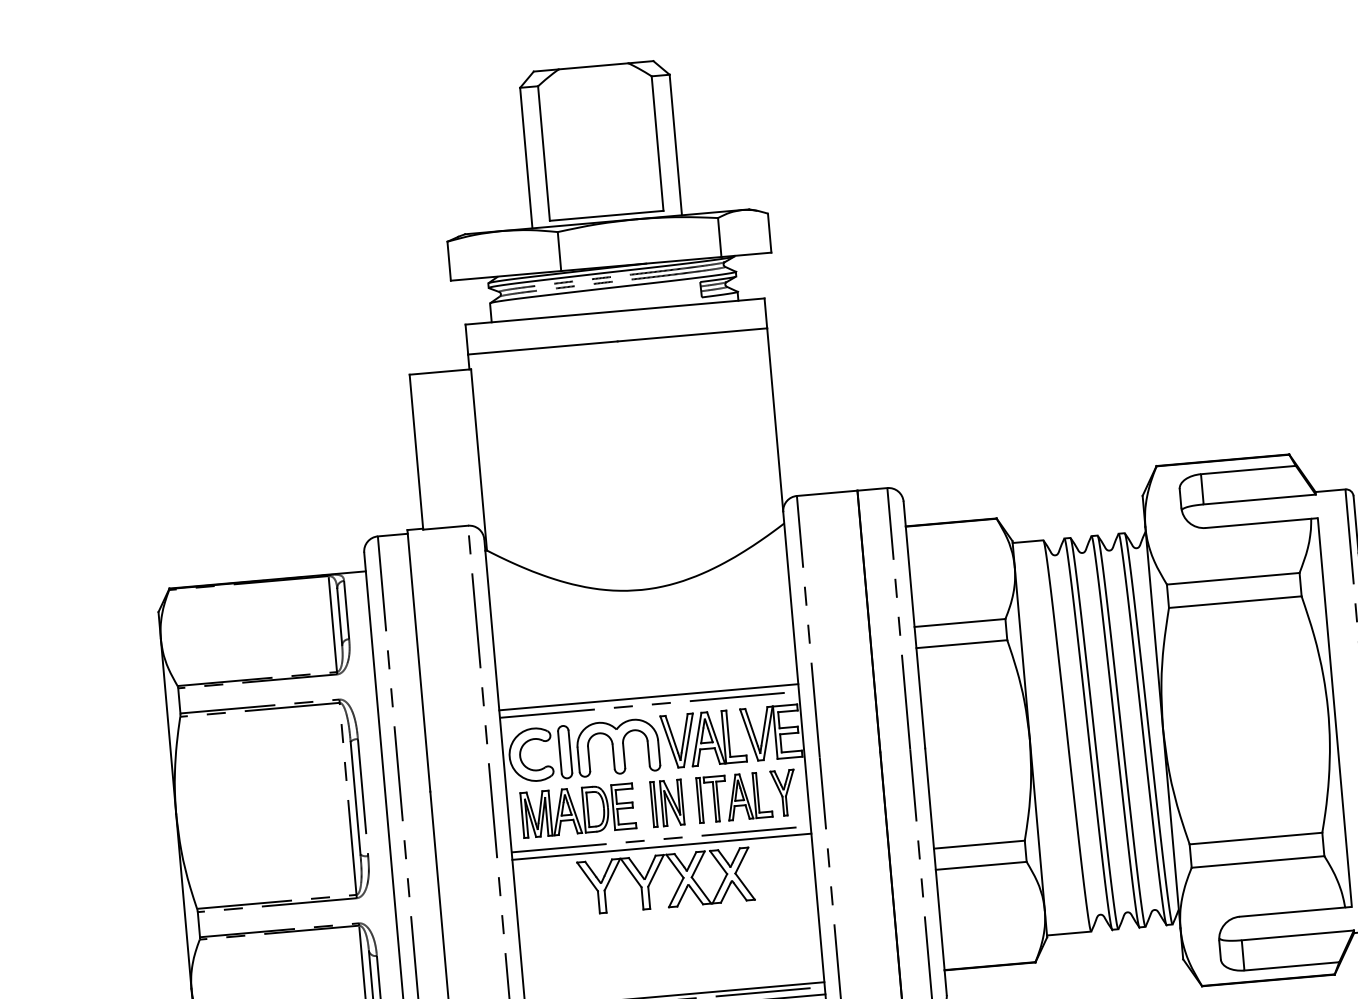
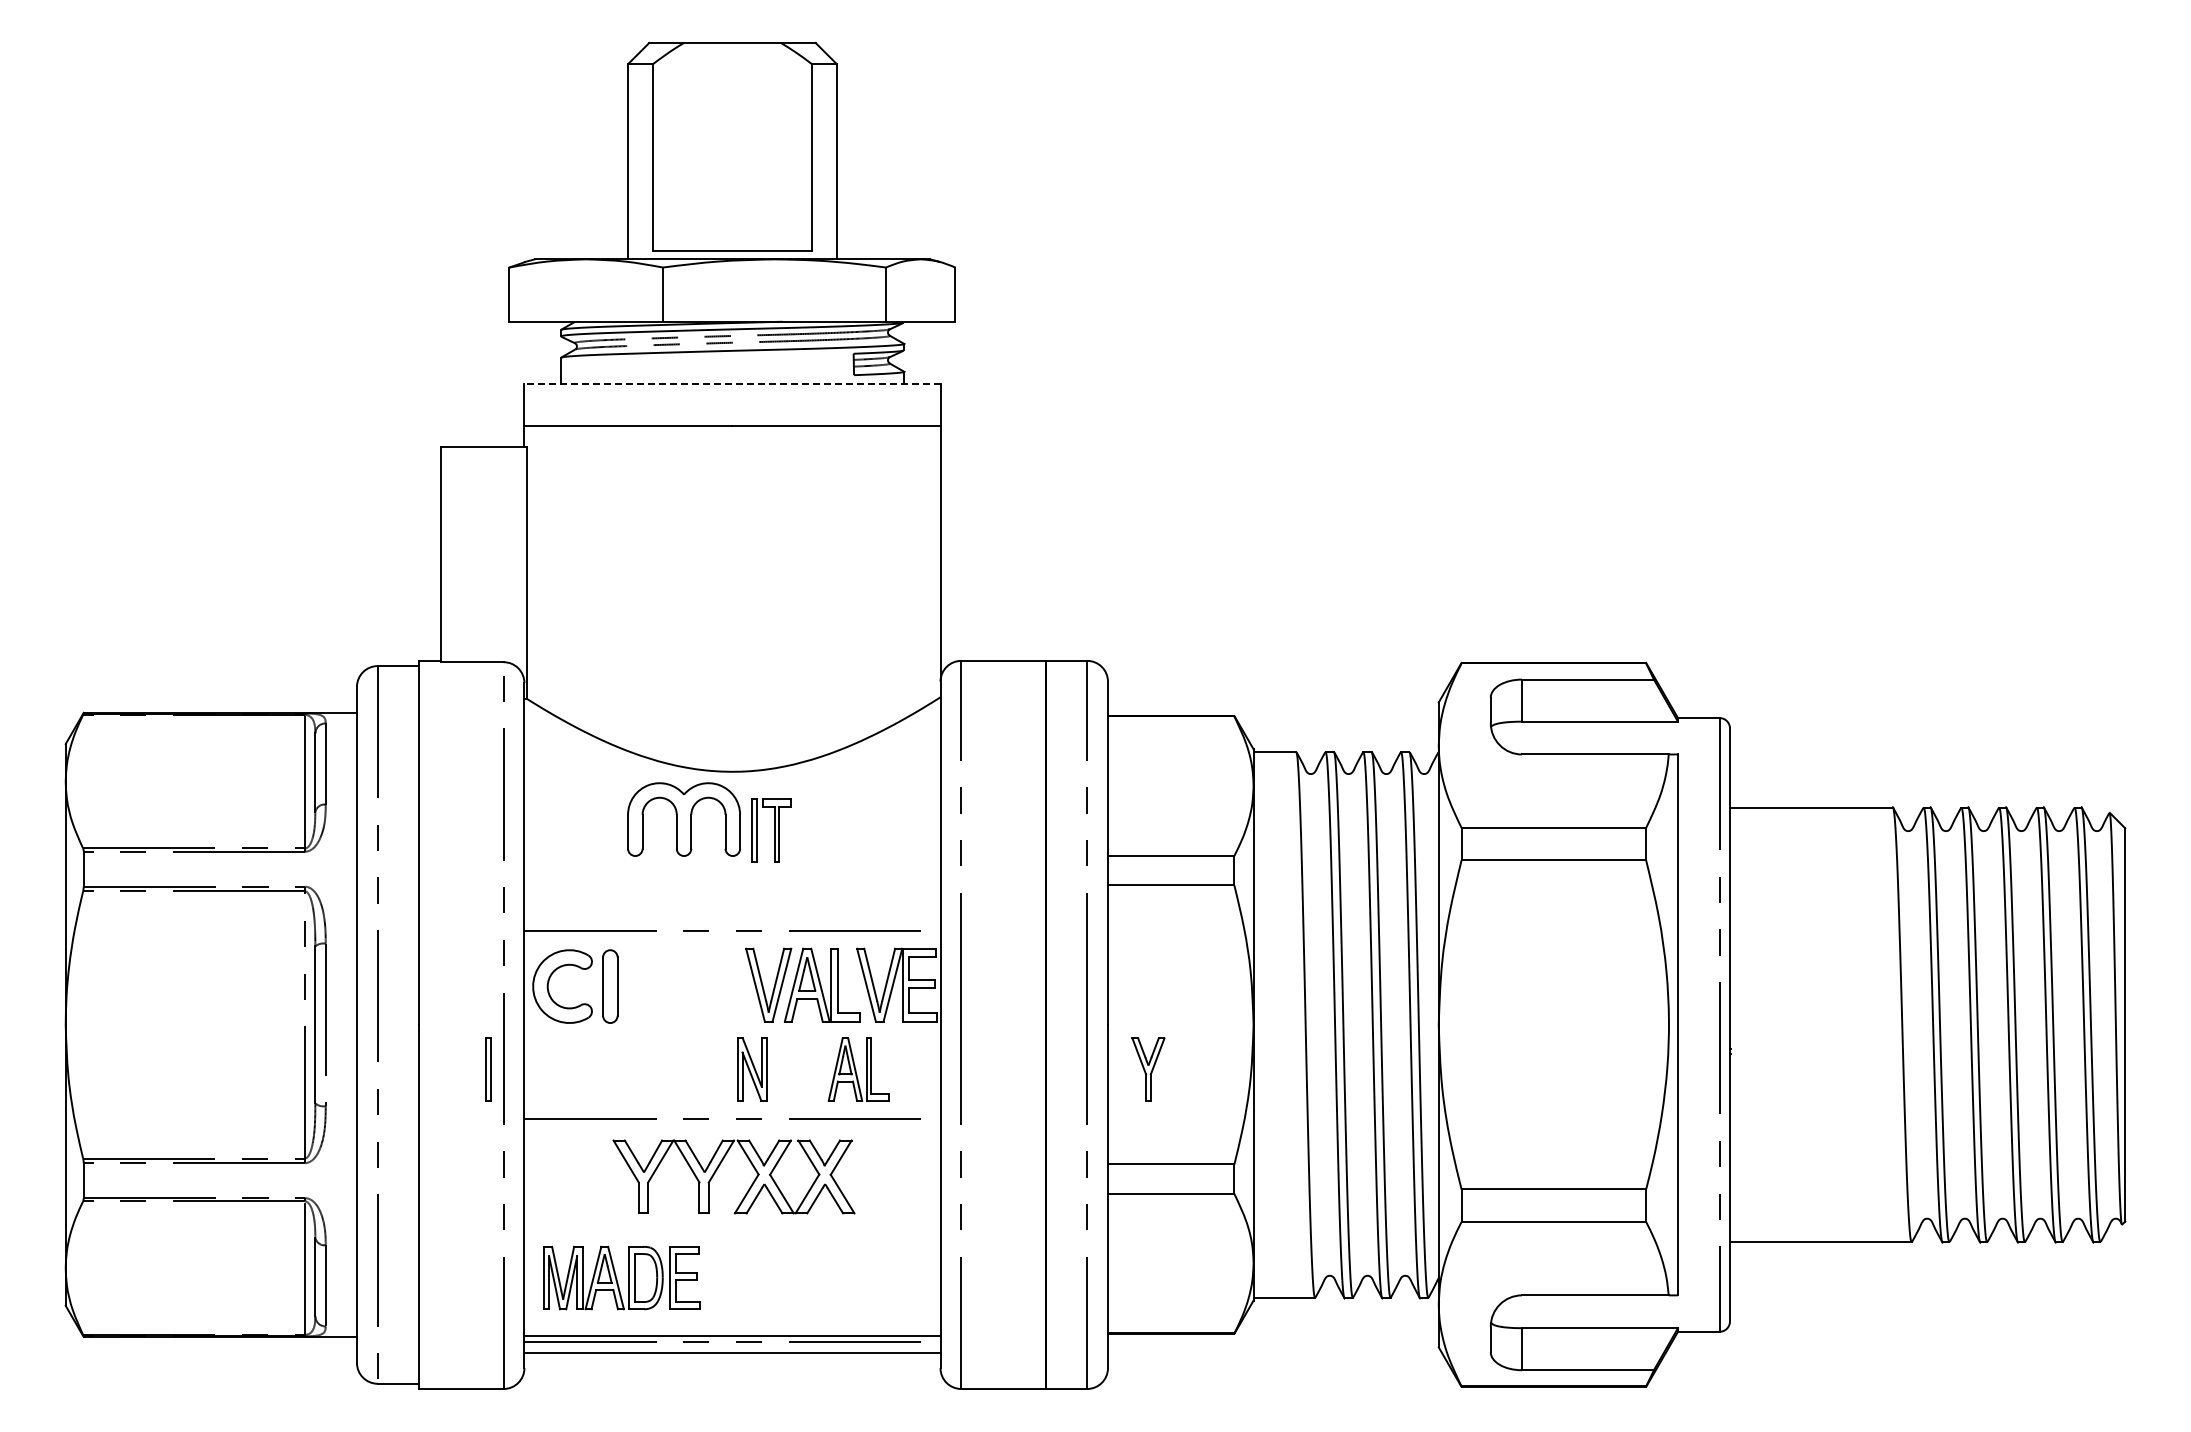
line: (614, 311) -> (731, 384), solid -> dashed
line: (648, 696) -> (732, 920), removed
part: (617, 747) -> (683, 819), moved
part: (783, 793) -> (1148, 1069), moved
part: (712, 799) -> (771, 830), moved
part: (653, 804) -> (488, 1069), moved
part: (578, 810) -> (621, 1277), moved
line: (661, 846) -> (732, 1128), removed

